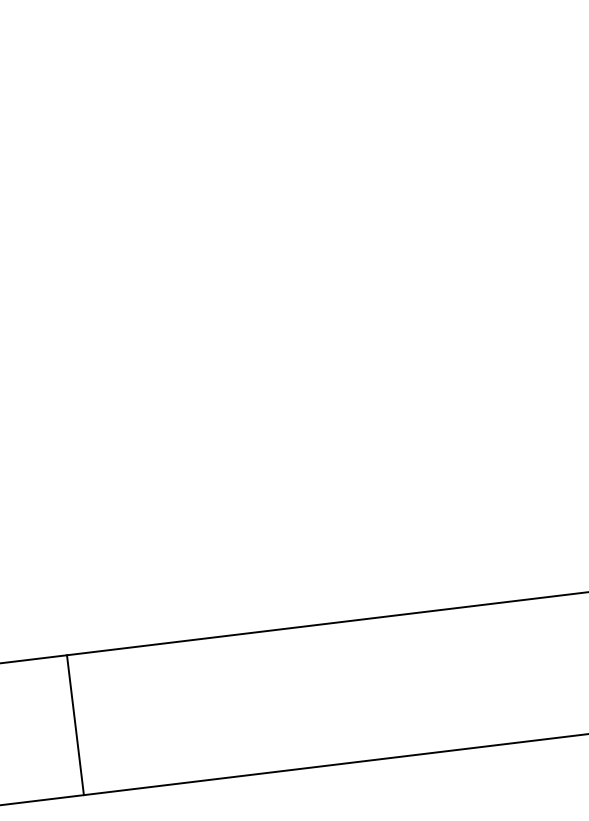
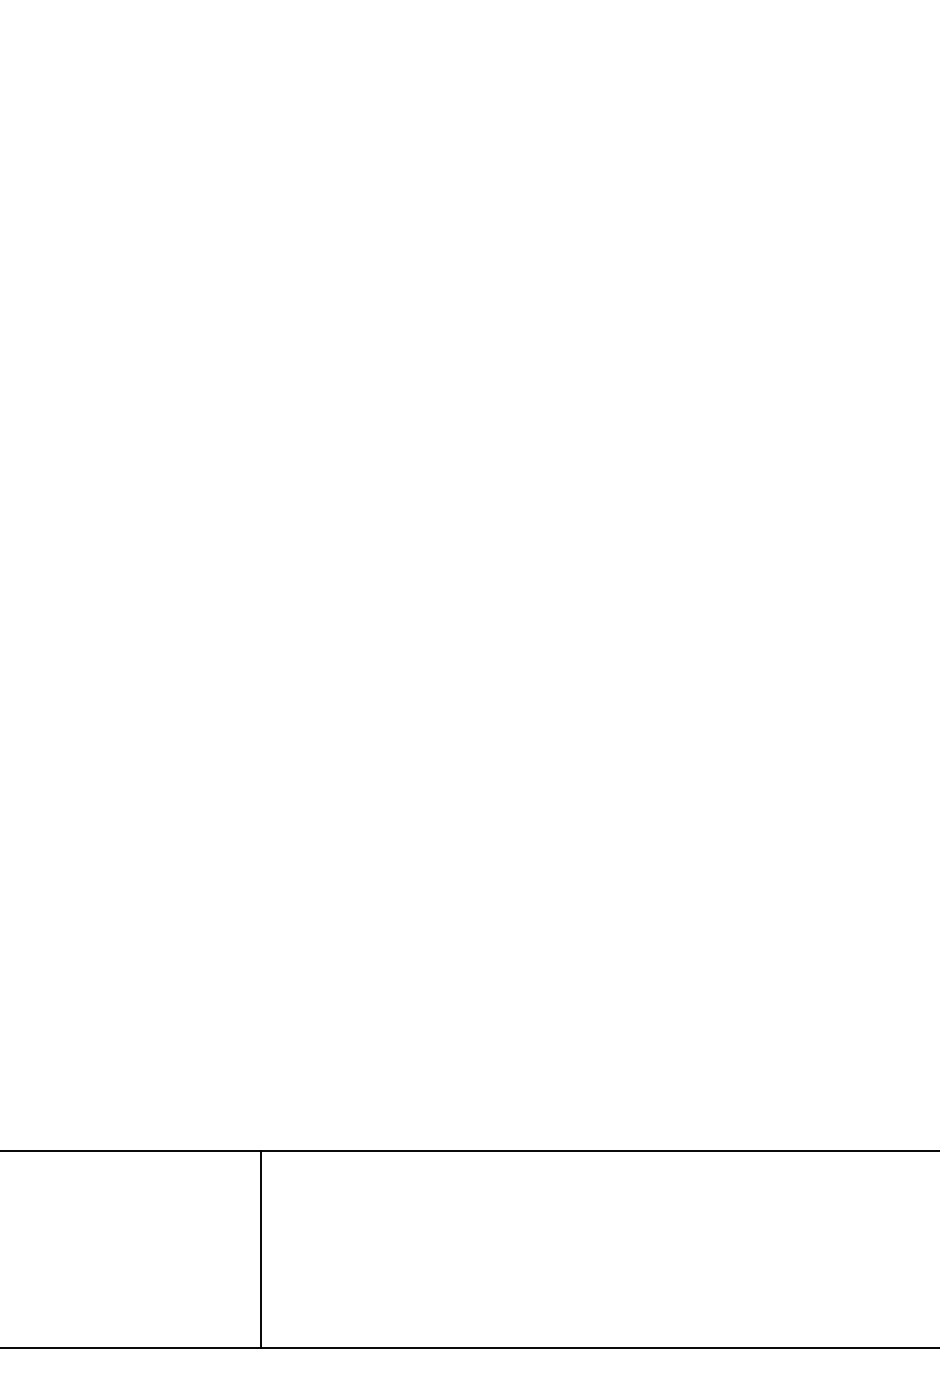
line: (75, 724) -> (260, 1248), moved

